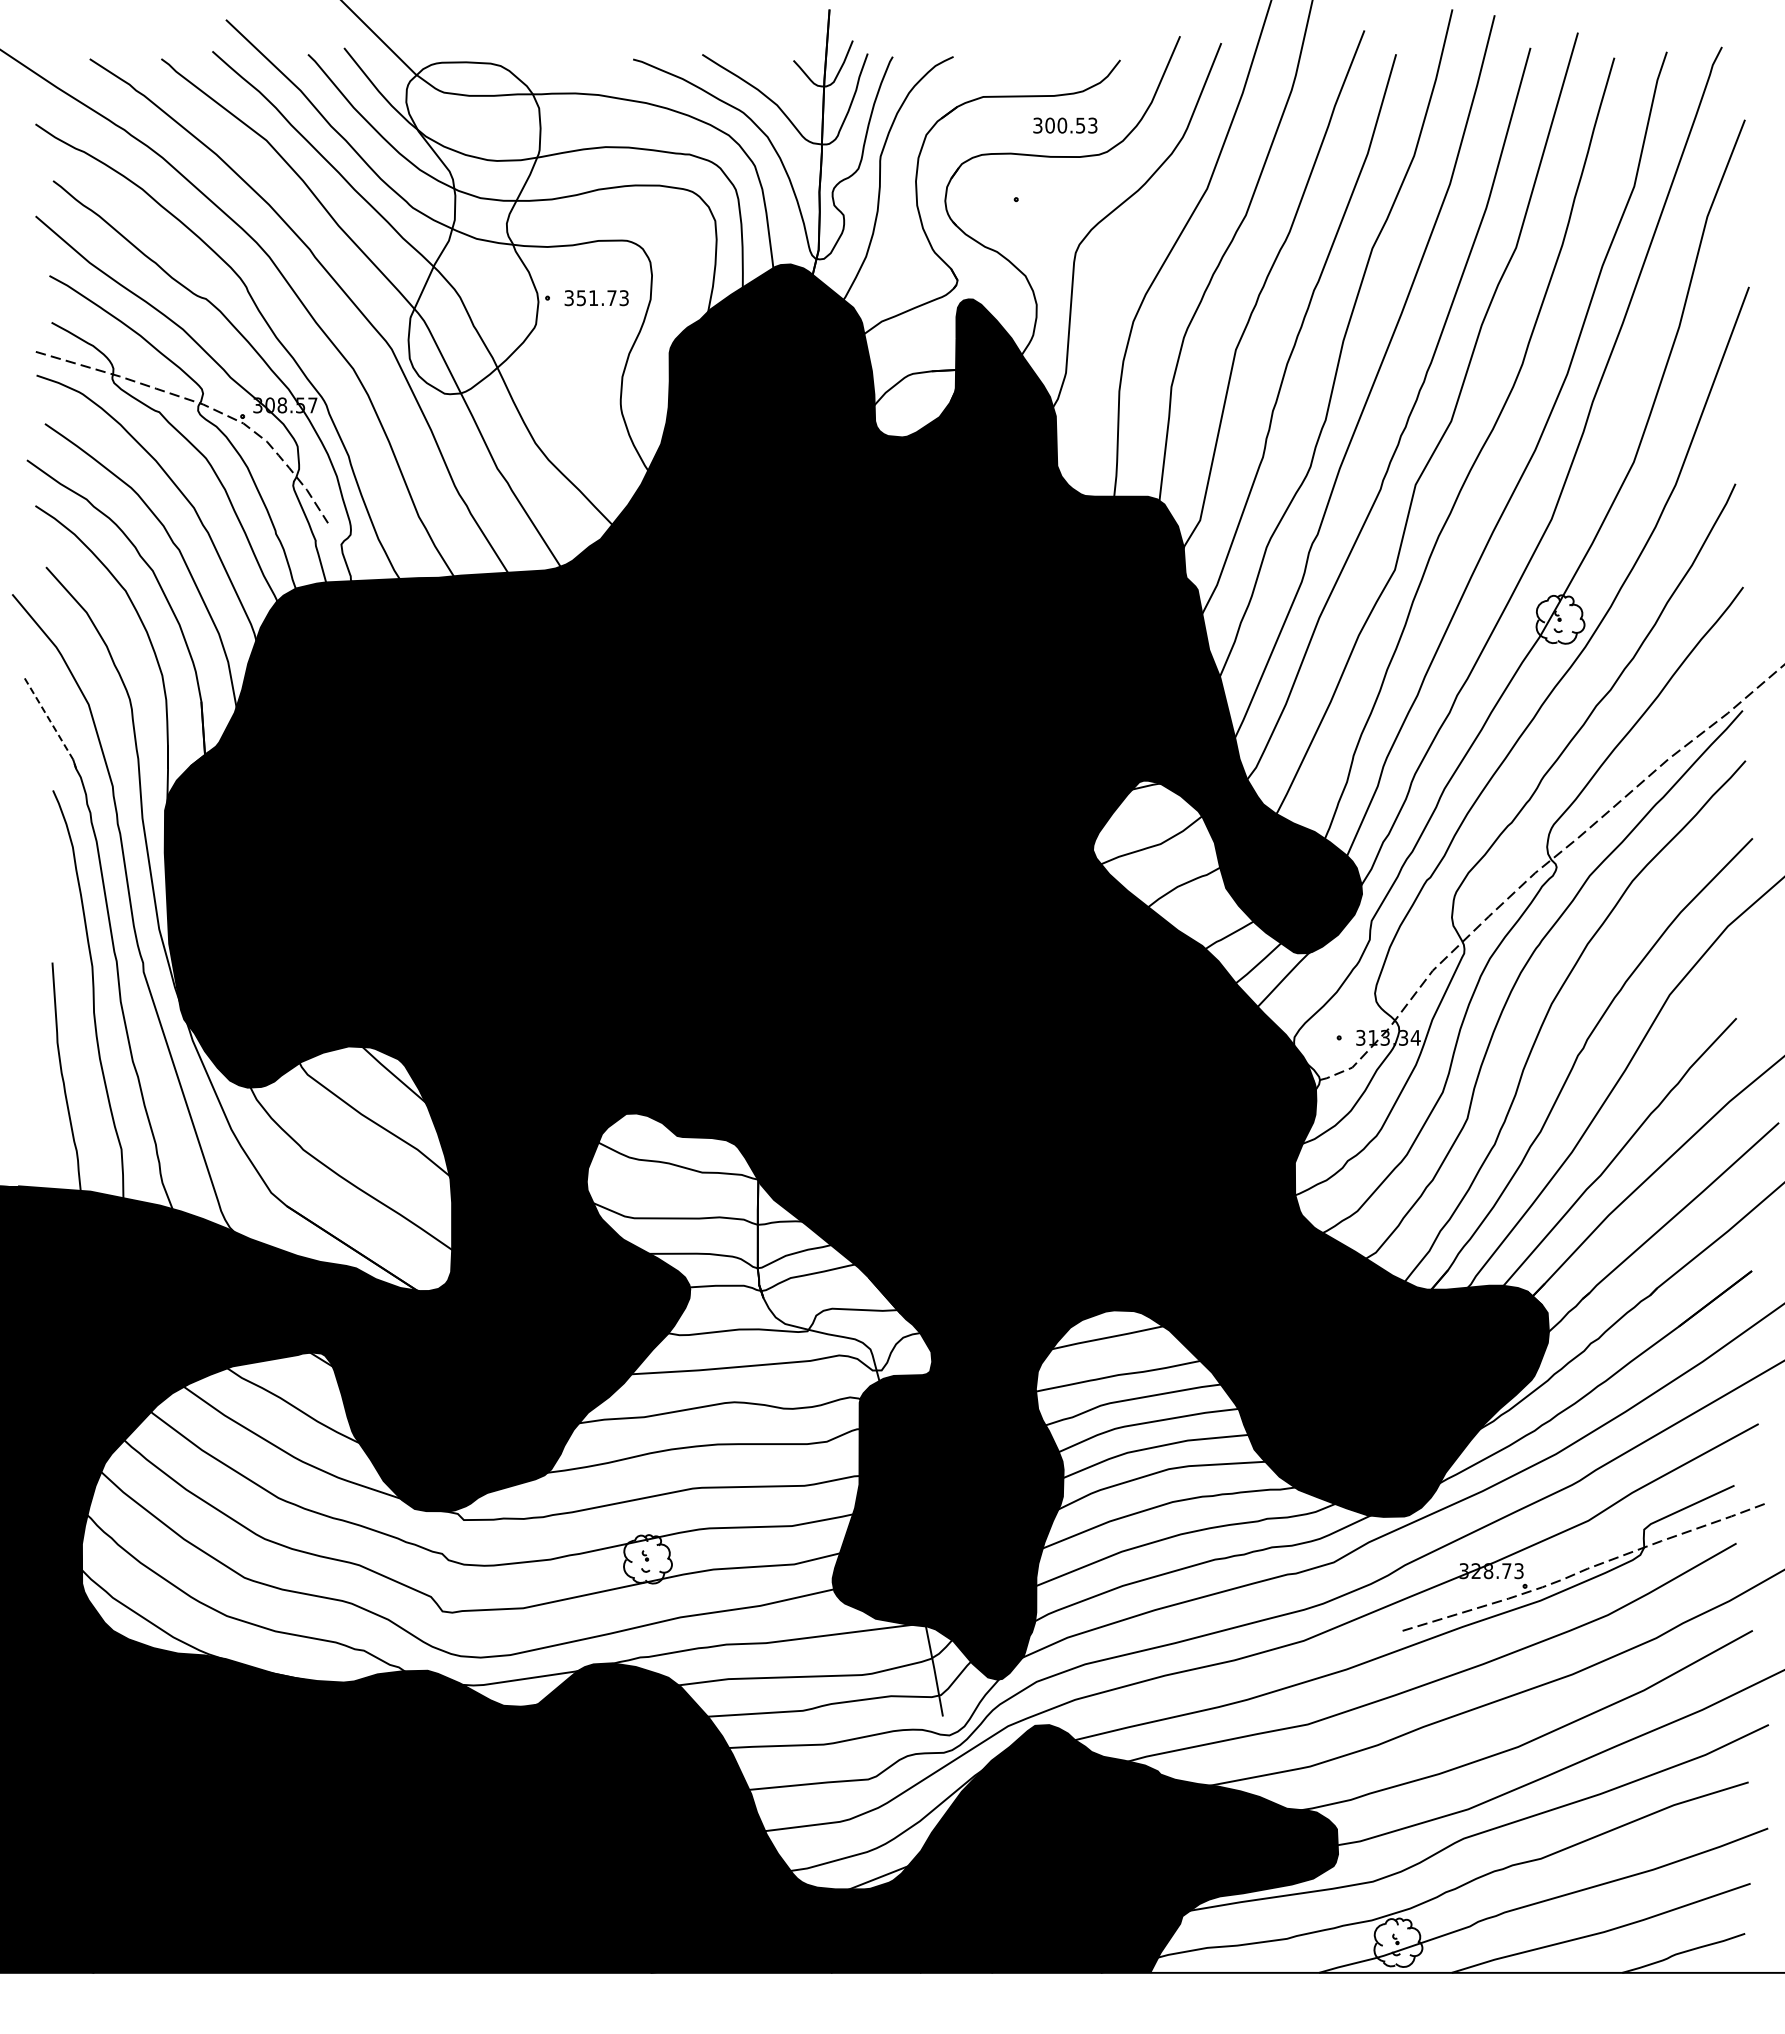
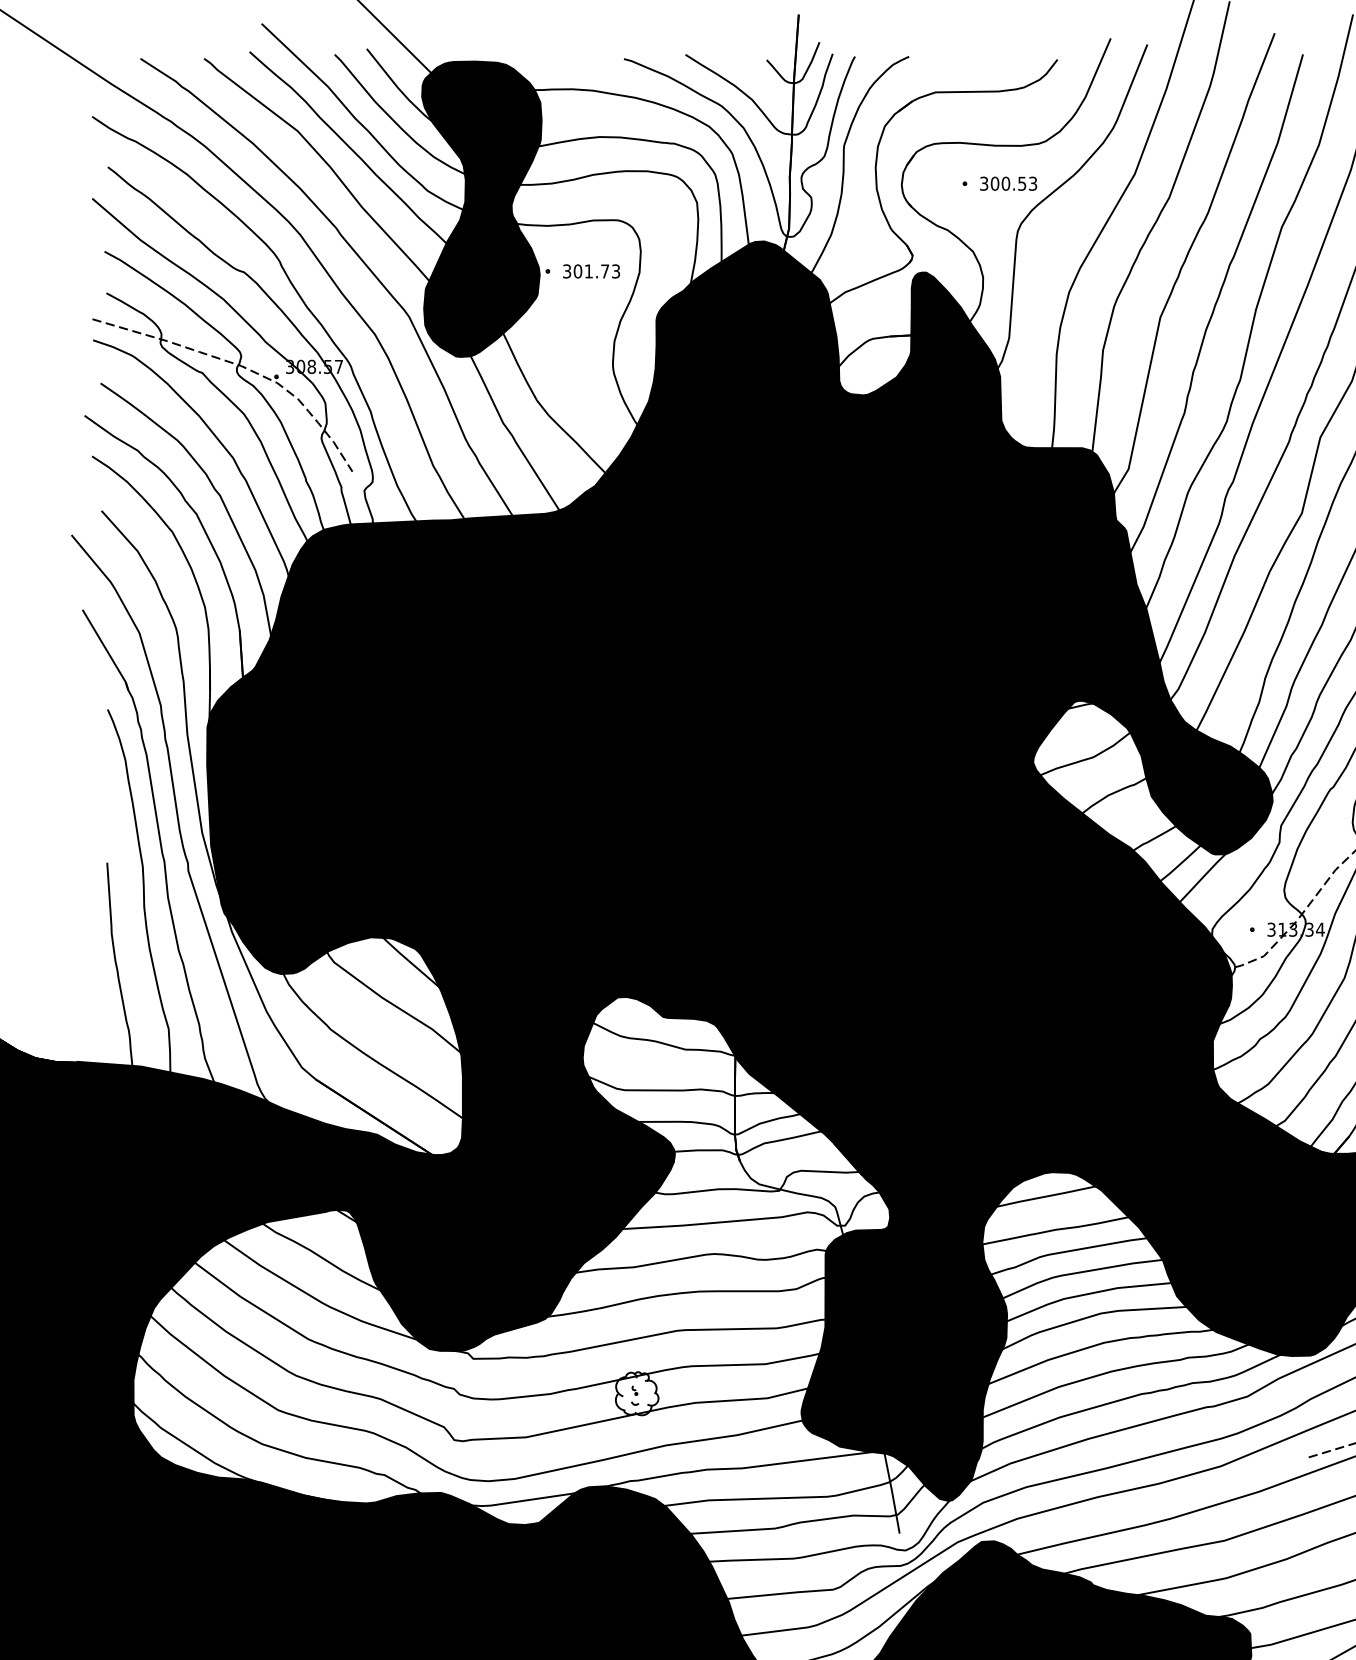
text: (1065, 125) -> (1008, 183), moved
fill: (473, 228) -> (481, 209), added
text: (581, 298) -> (578, 271), 351.73 -> 301.73
line: (51, 723) -> (106, 649), dashed -> solid

